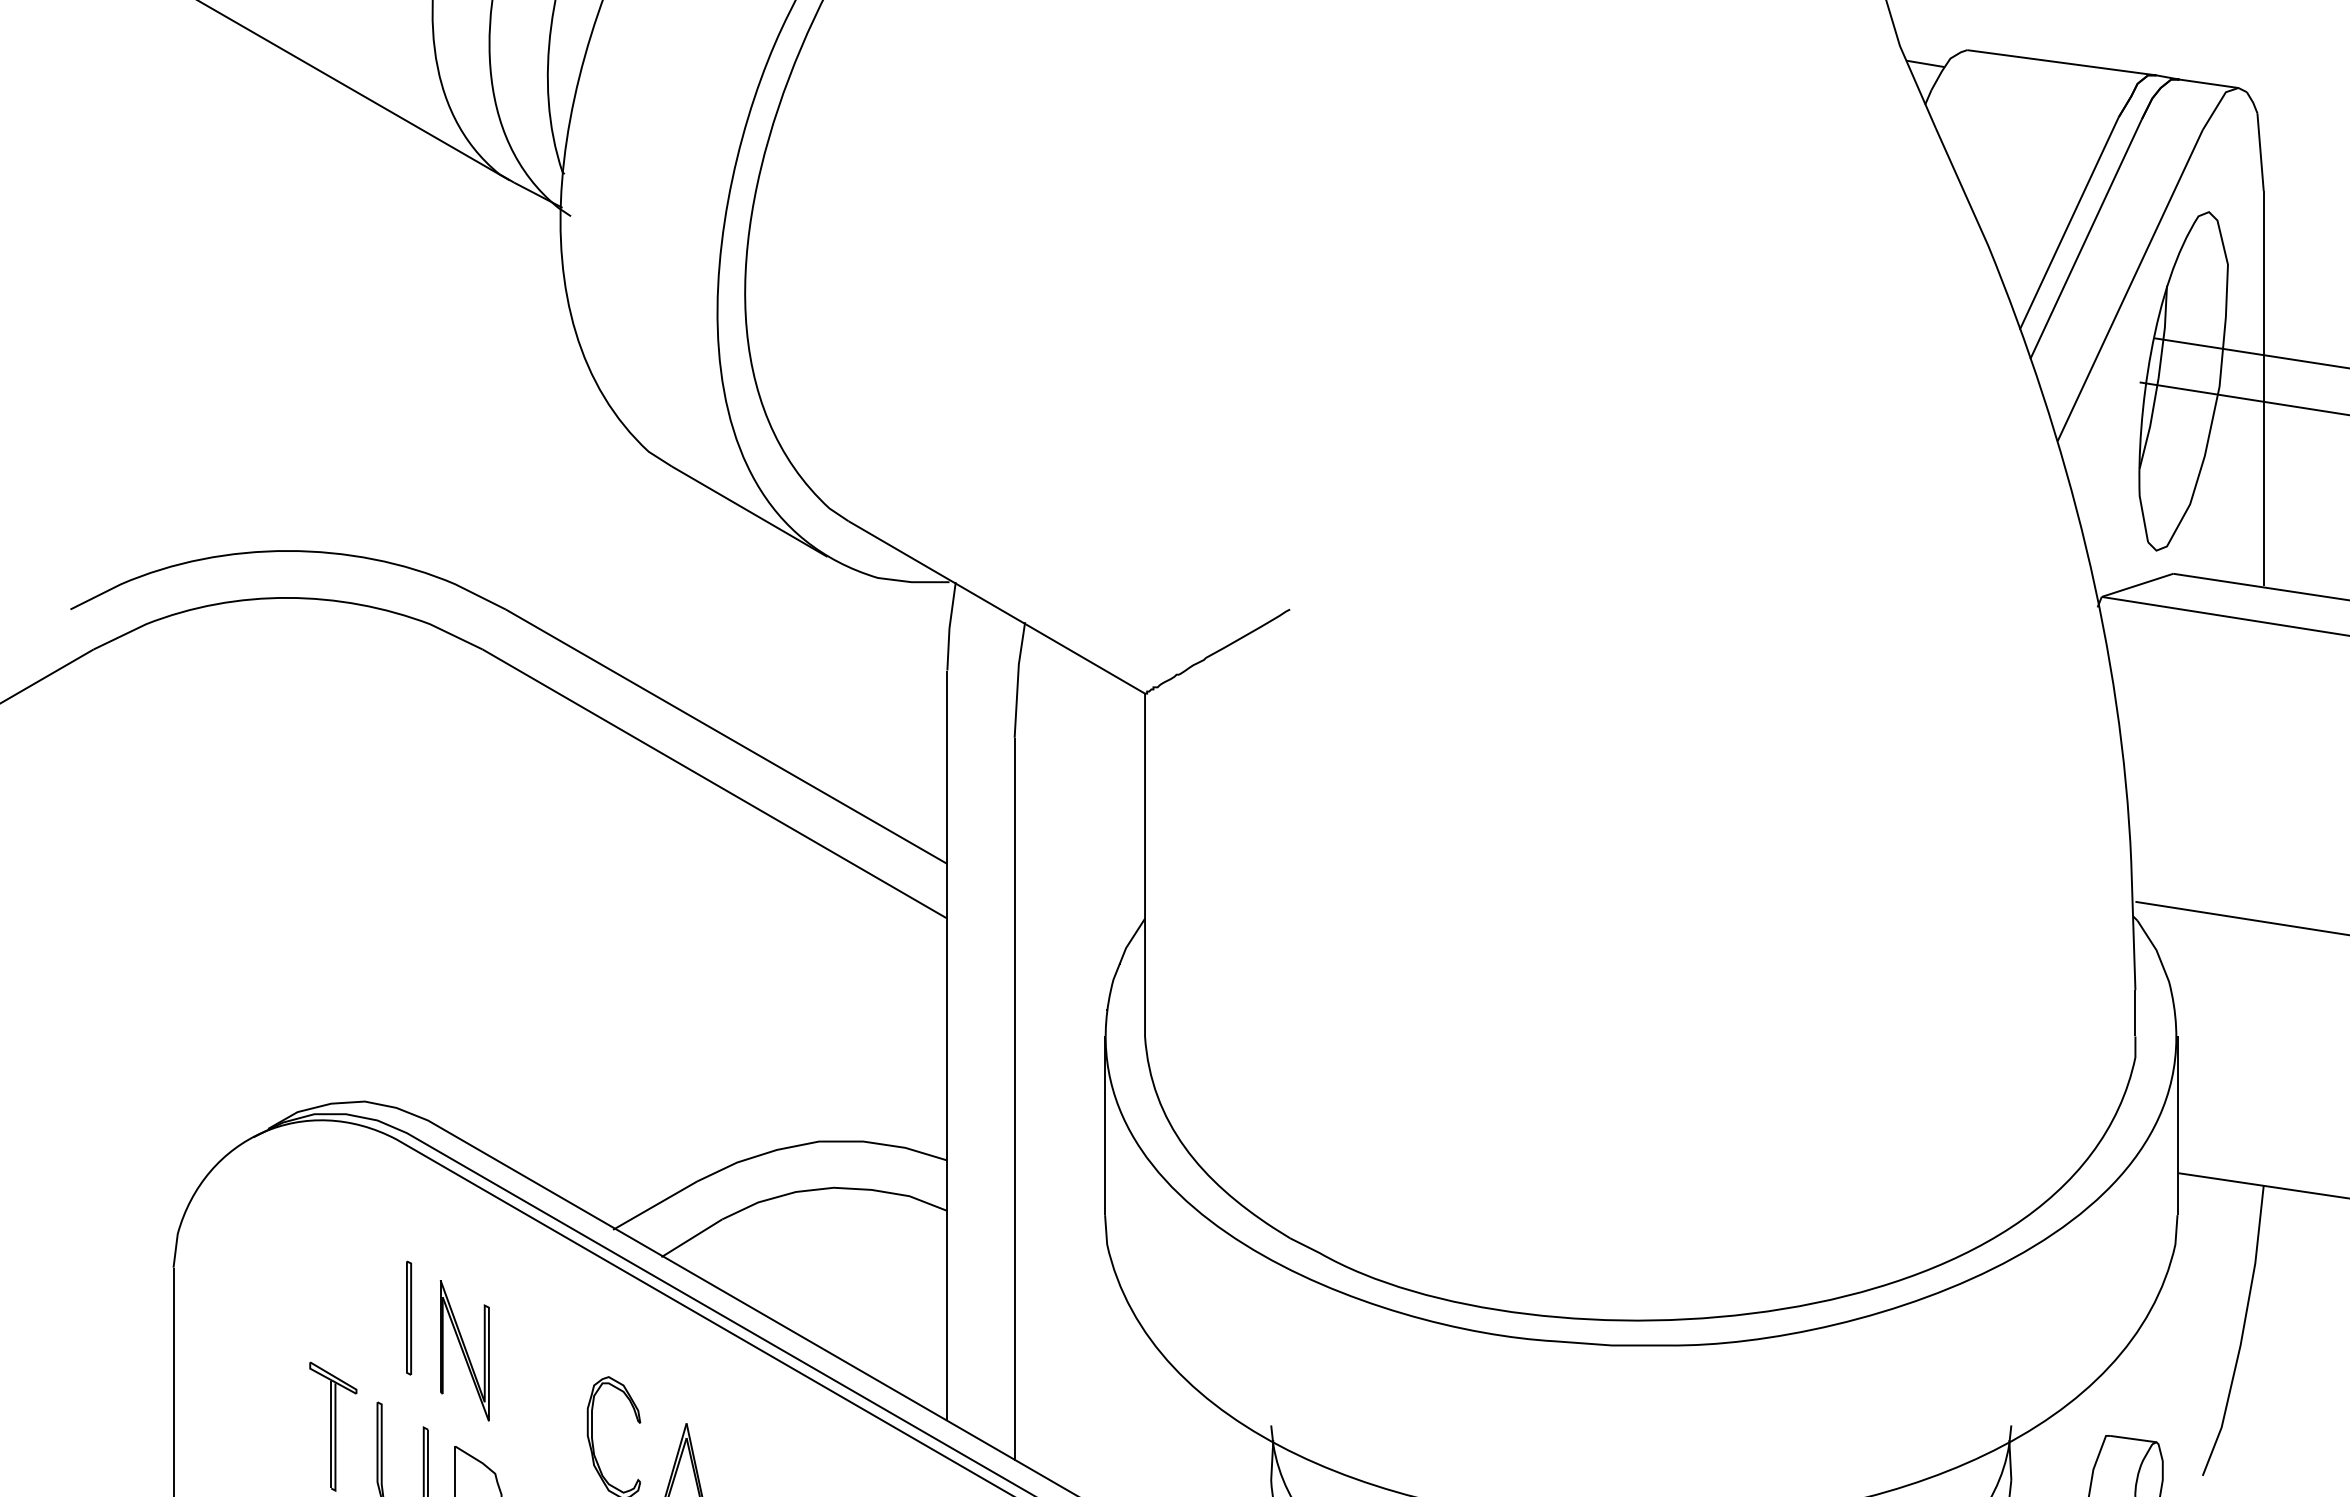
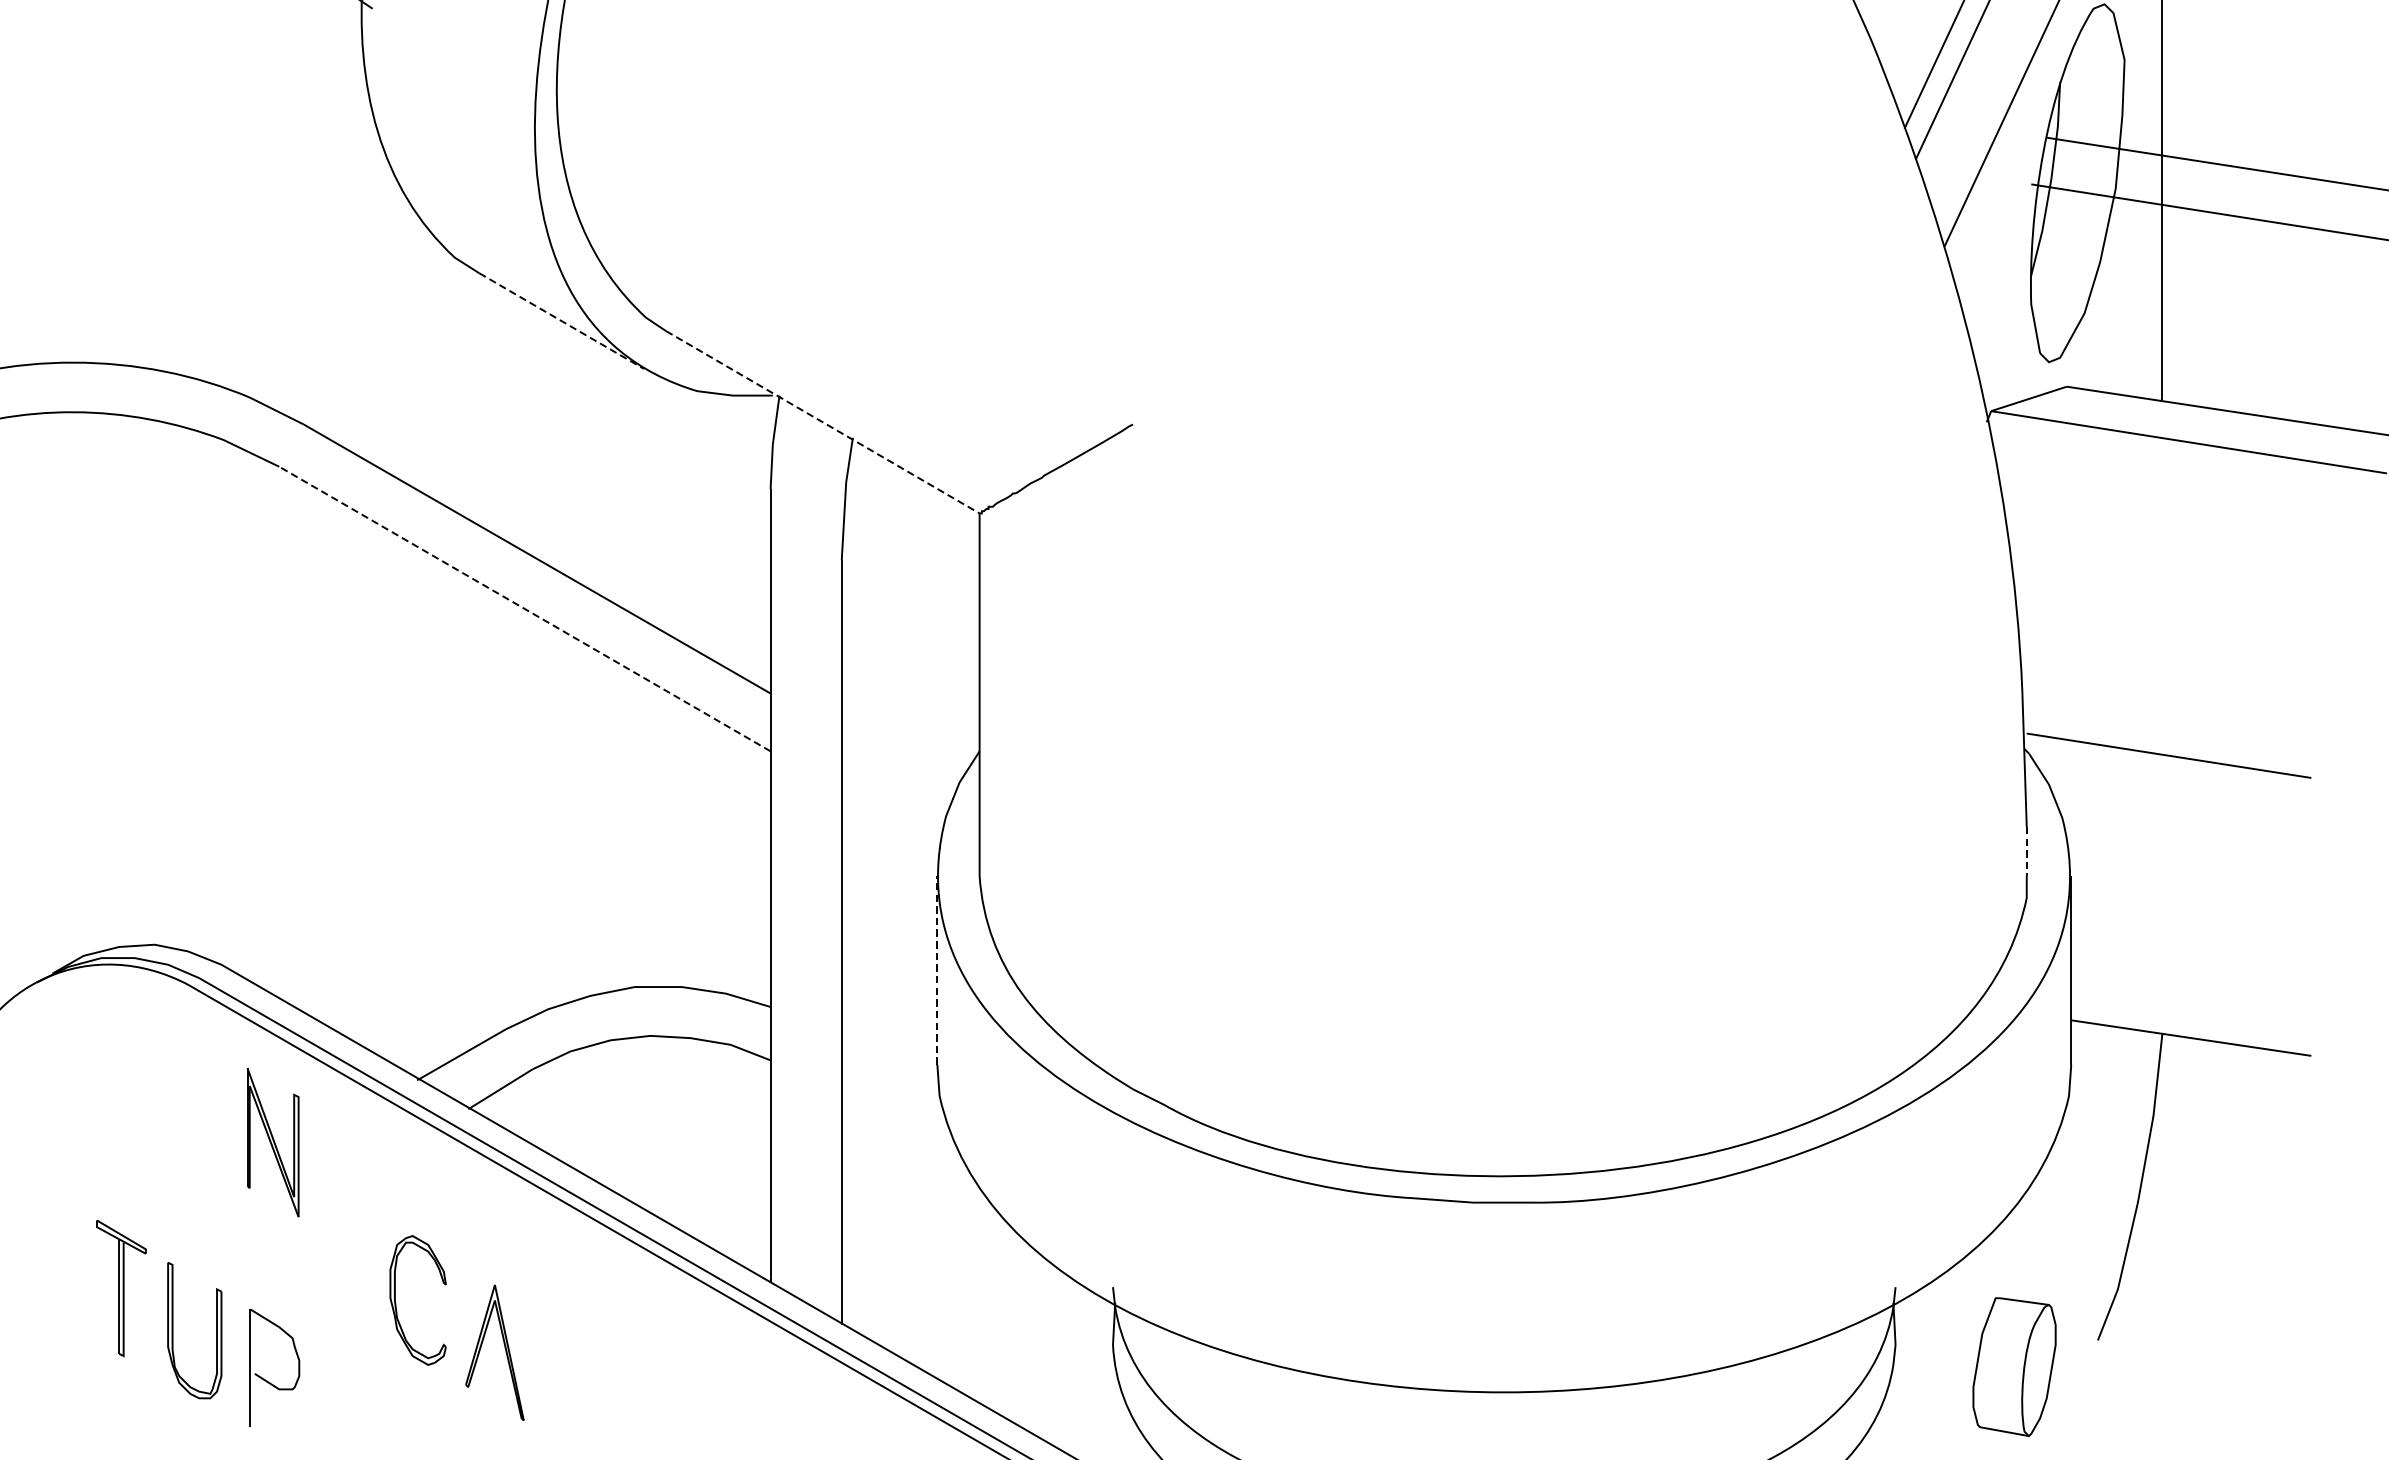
line: (749, 511) -> (561, 320), solid -> dashed
line: (997, 607) -> (823, 422), solid -> dashed
line: (715, 784) -> (525, 609), solid -> dashed
line: (2135, 1013) -> (2026, 851), solid -> dashed
line: (1105, 1125) -> (937, 970), solid -> dashed
part: (409, 1317) -> (201, 1173), removed
part: (464, 1350) -> (272, 1142), moved

